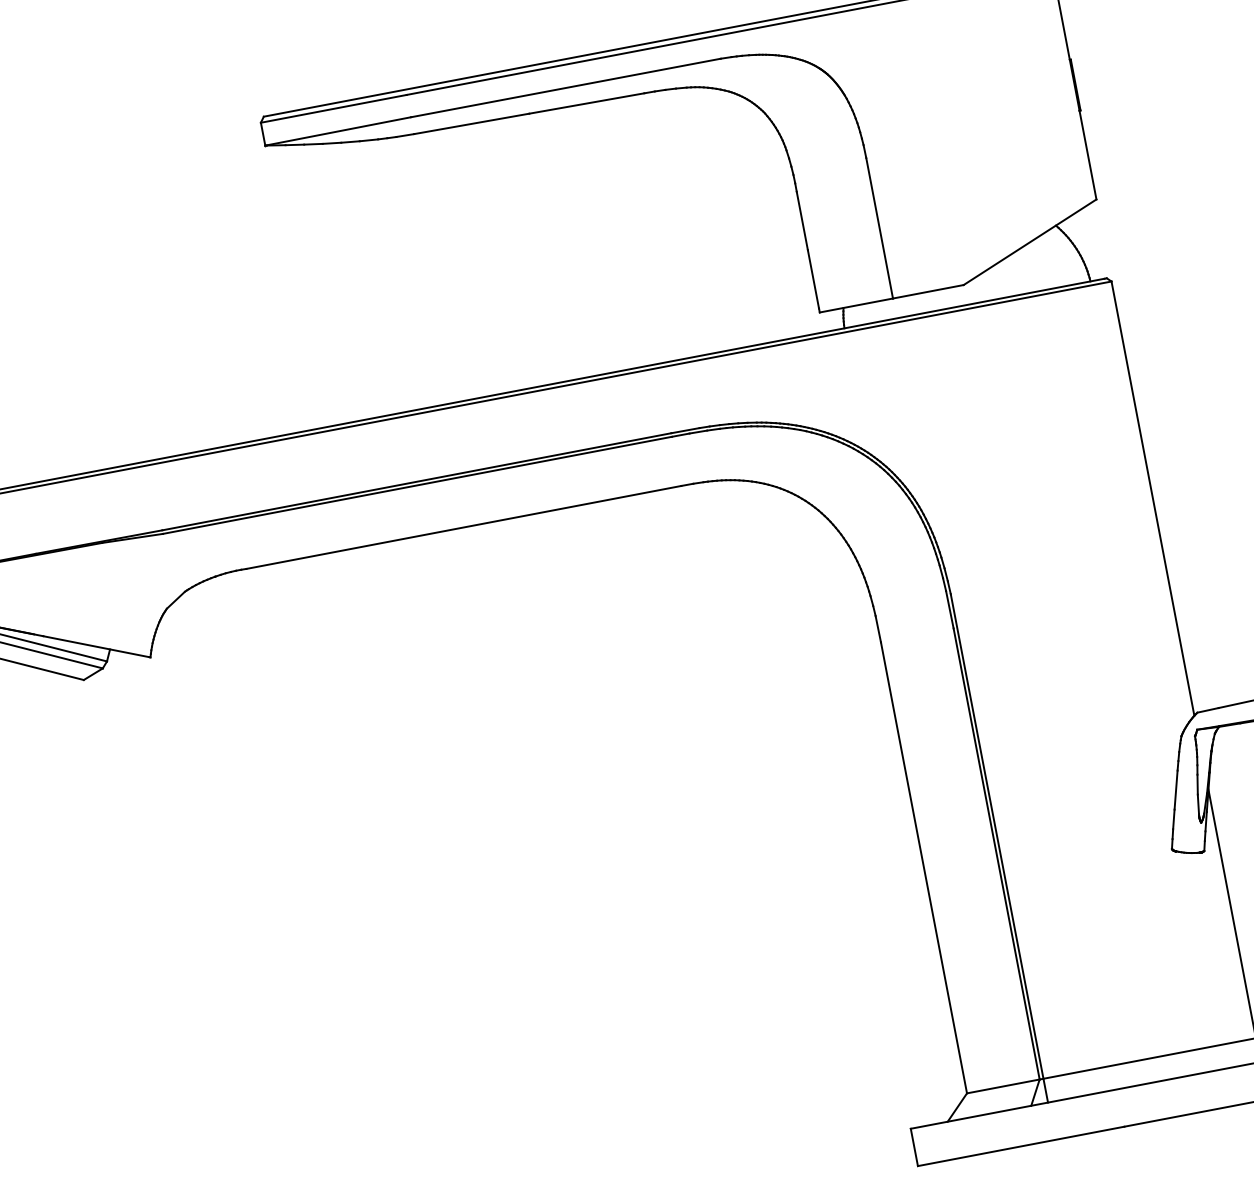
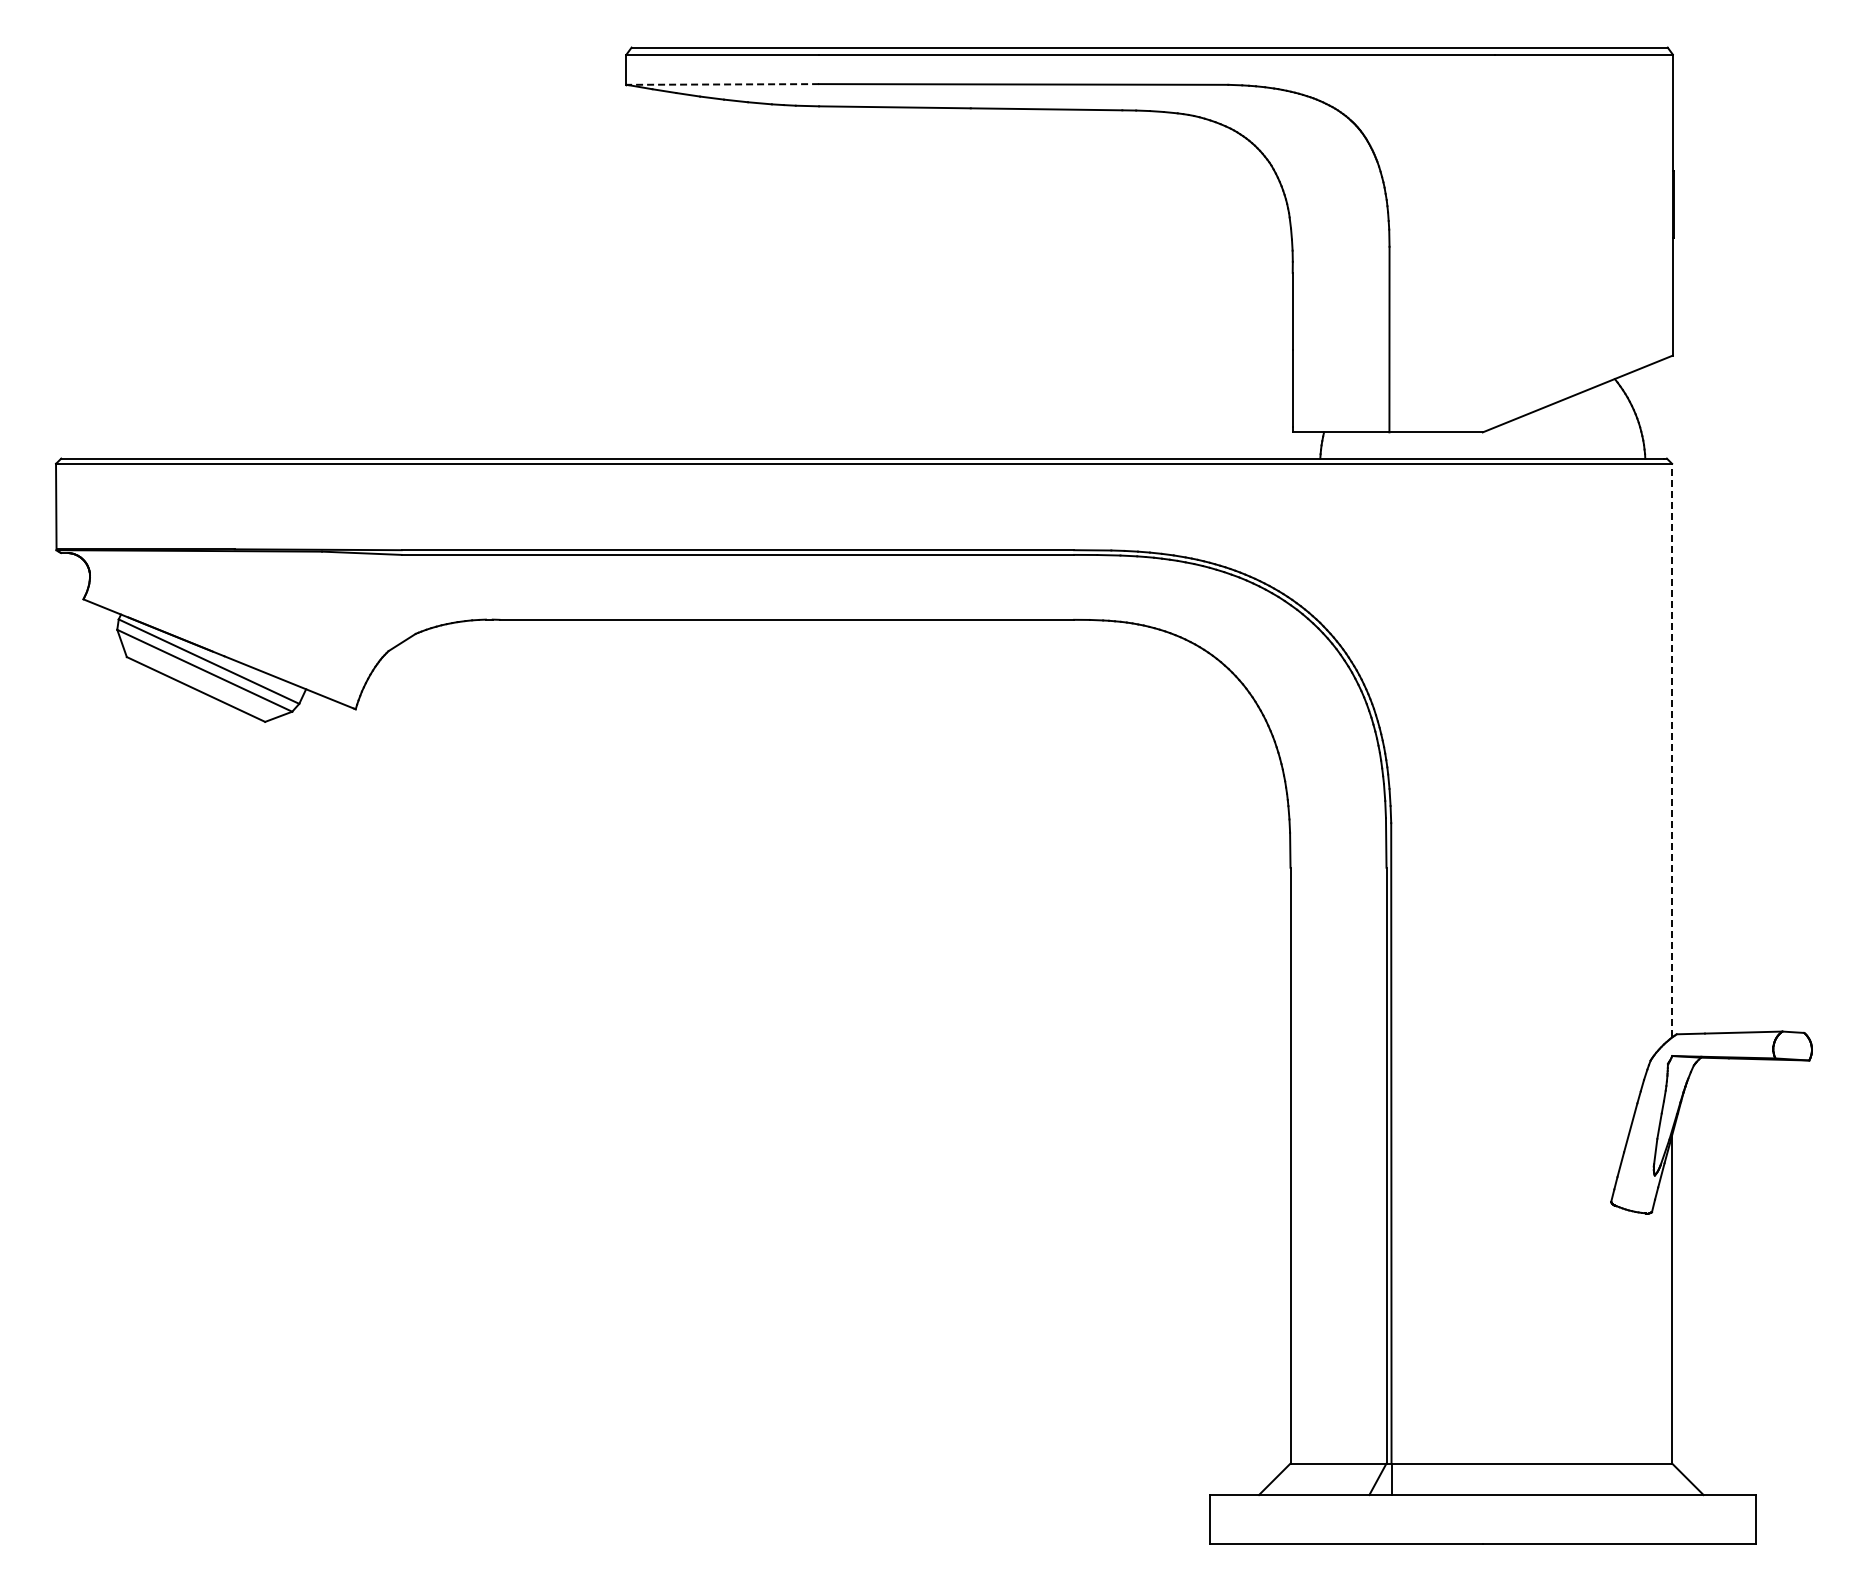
line: (337, 131) -> (722, 84), solid -> dashed
line: (1153, 498) -> (1672, 750), solid -> dashed

